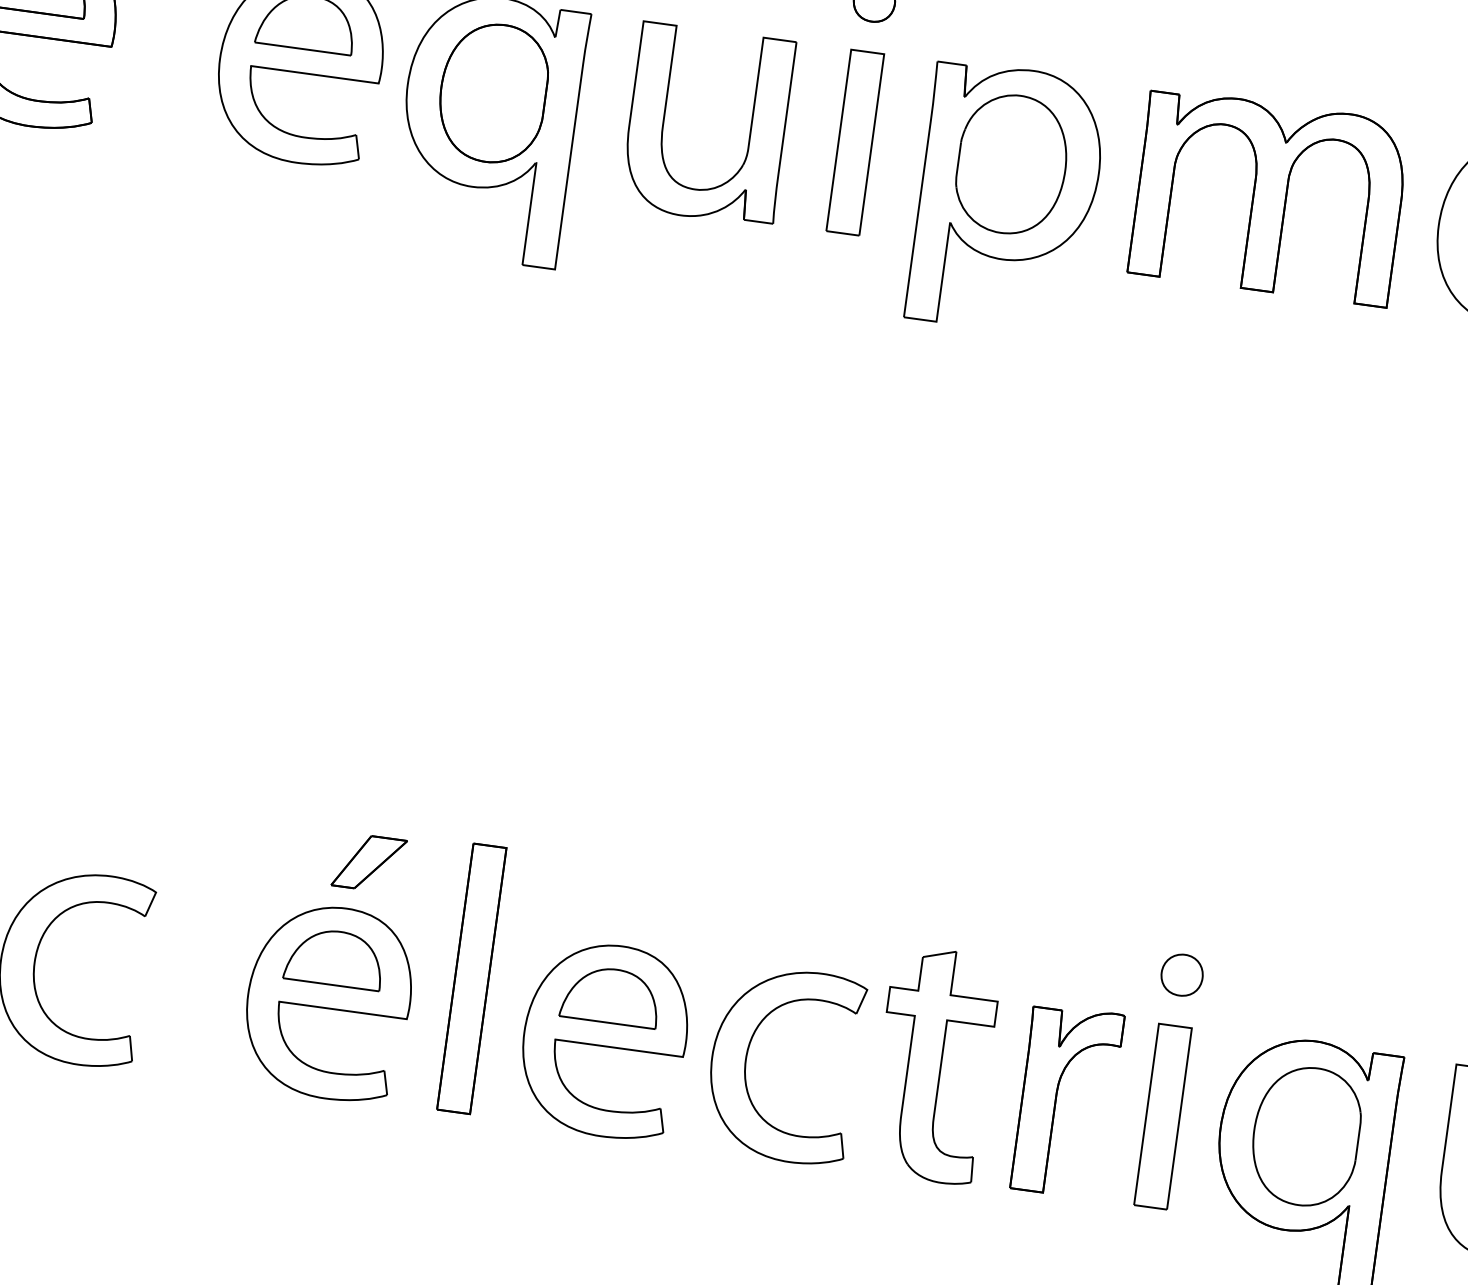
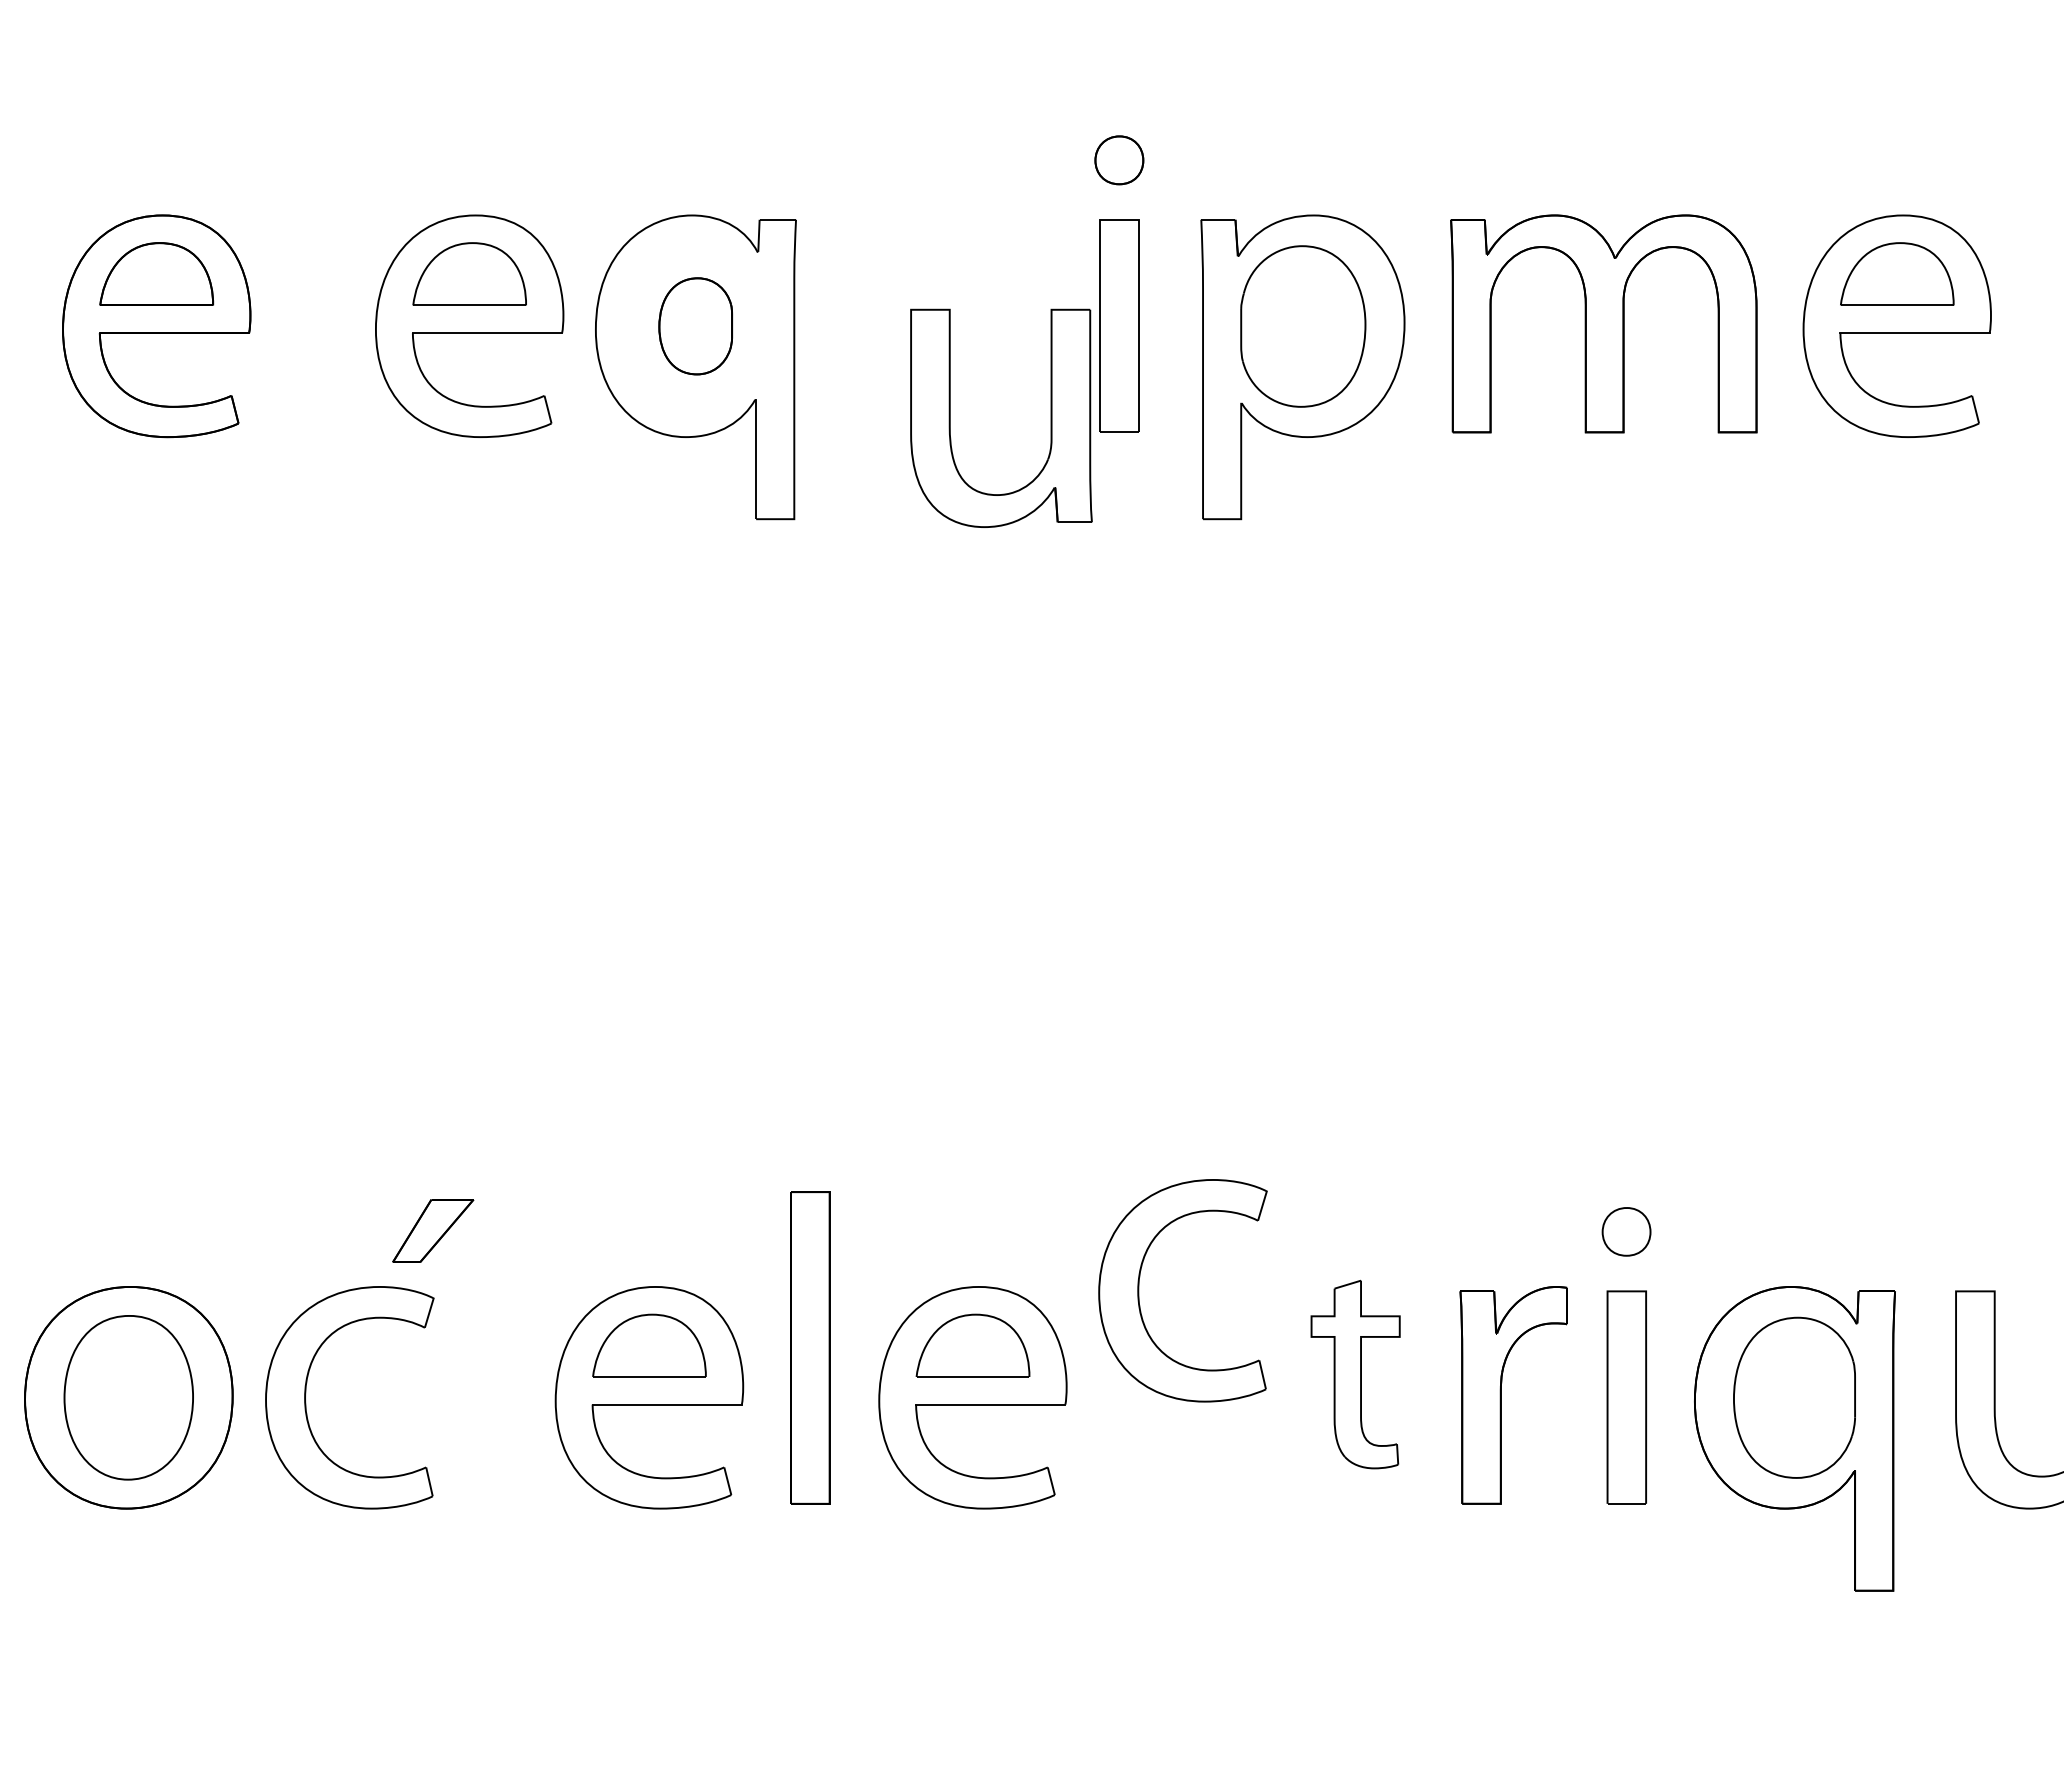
part: (493, 93) -> (695, 326), size x0.6
part: (750, 129) -> (1050, 417), moved
part: (369, 862) -> (433, 1230), moved
part: (747, 1059) -> (1139, 1290), moved
part: (934, 1065) -> (1355, 1374), size x0.7

